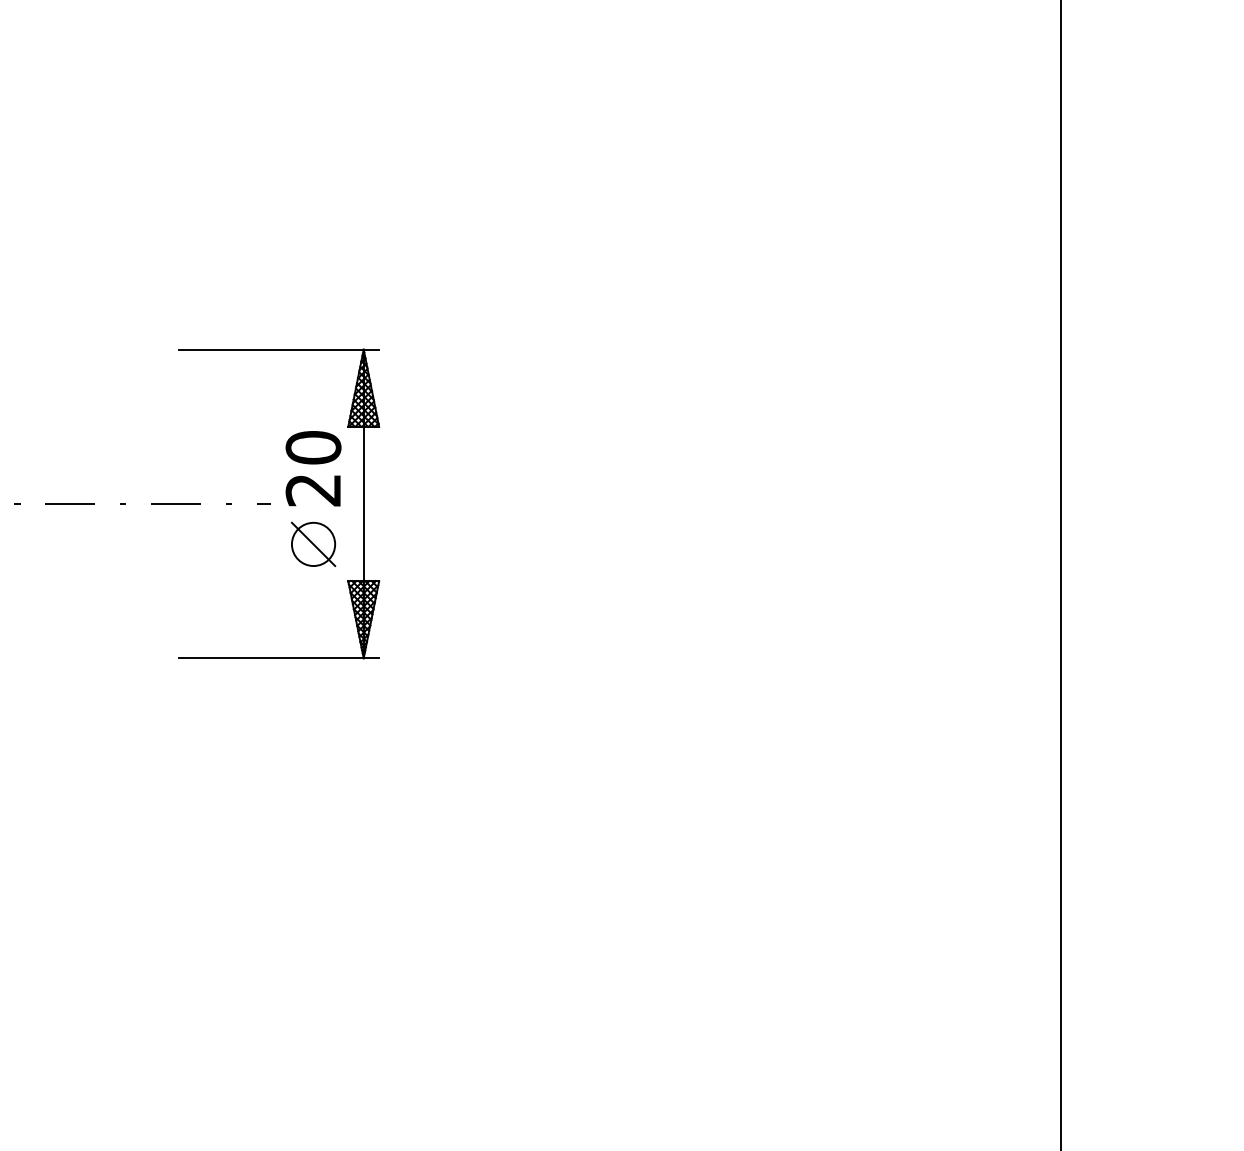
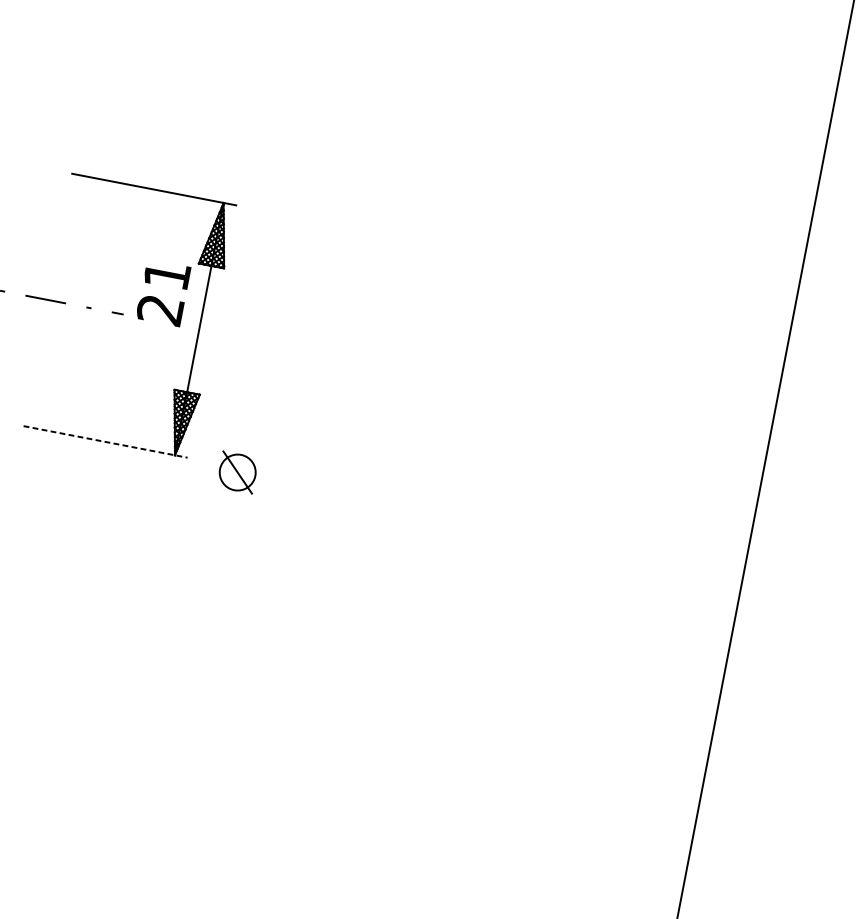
text: (313, 447) -> (167, 275), 20 -> 21
part: (313, 544) -> (237, 472), moved
line: (279, 658) -> (106, 442), solid -> dashed

